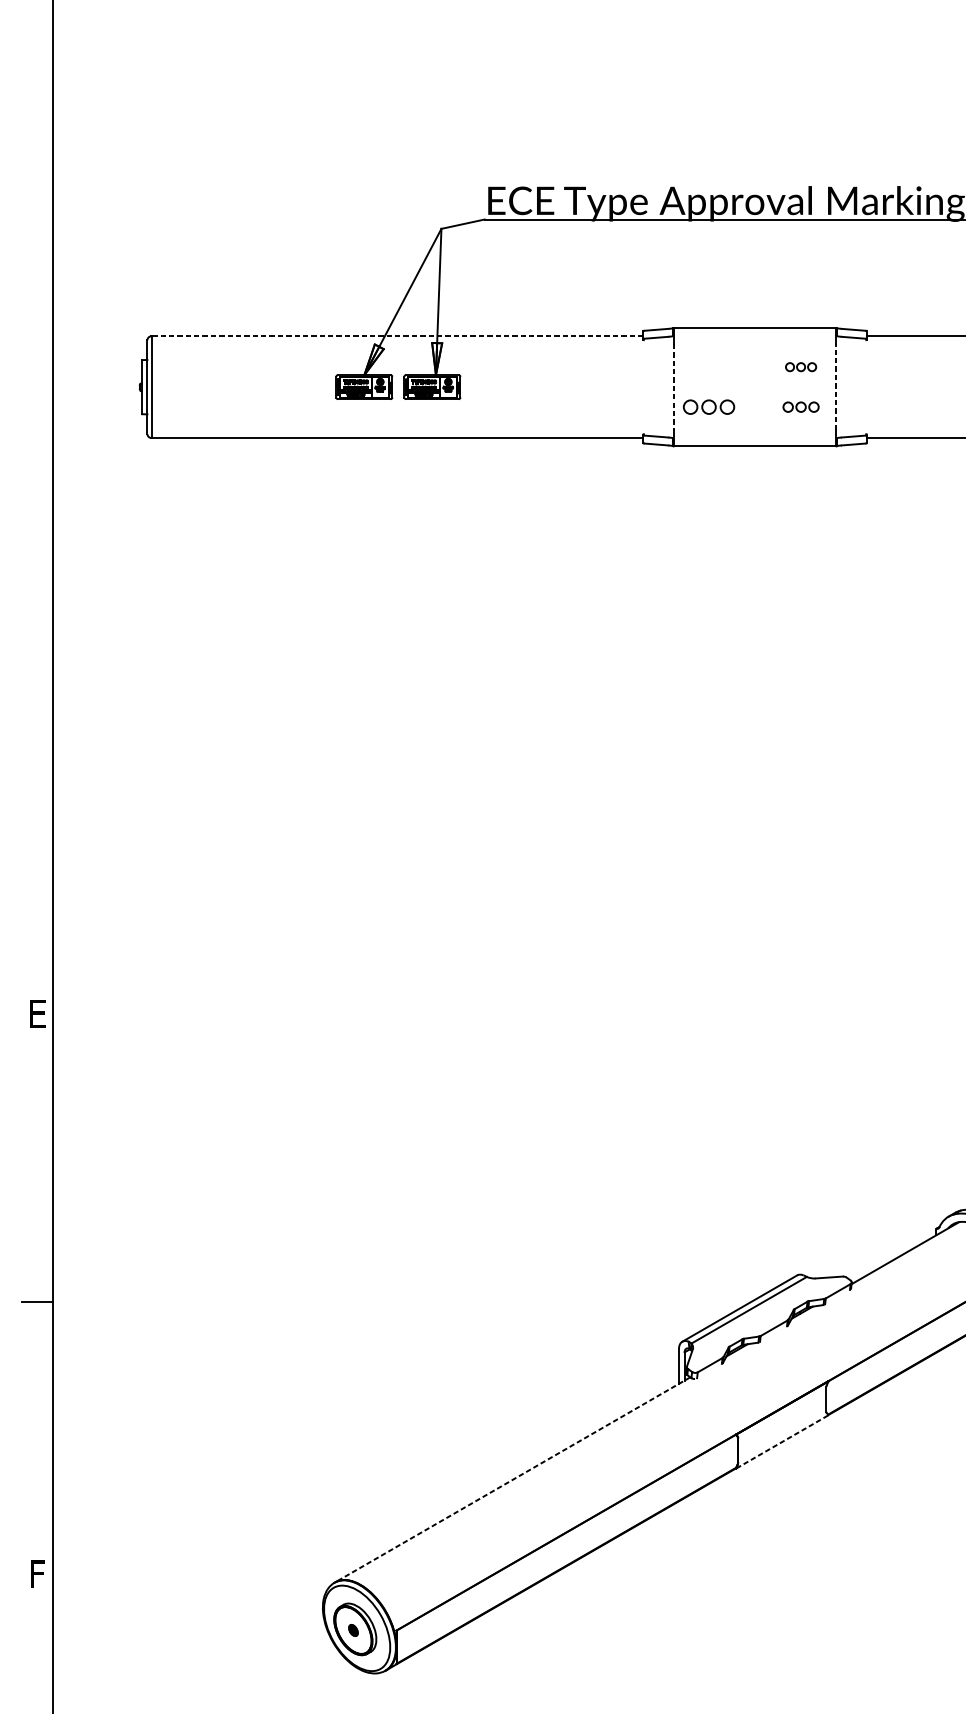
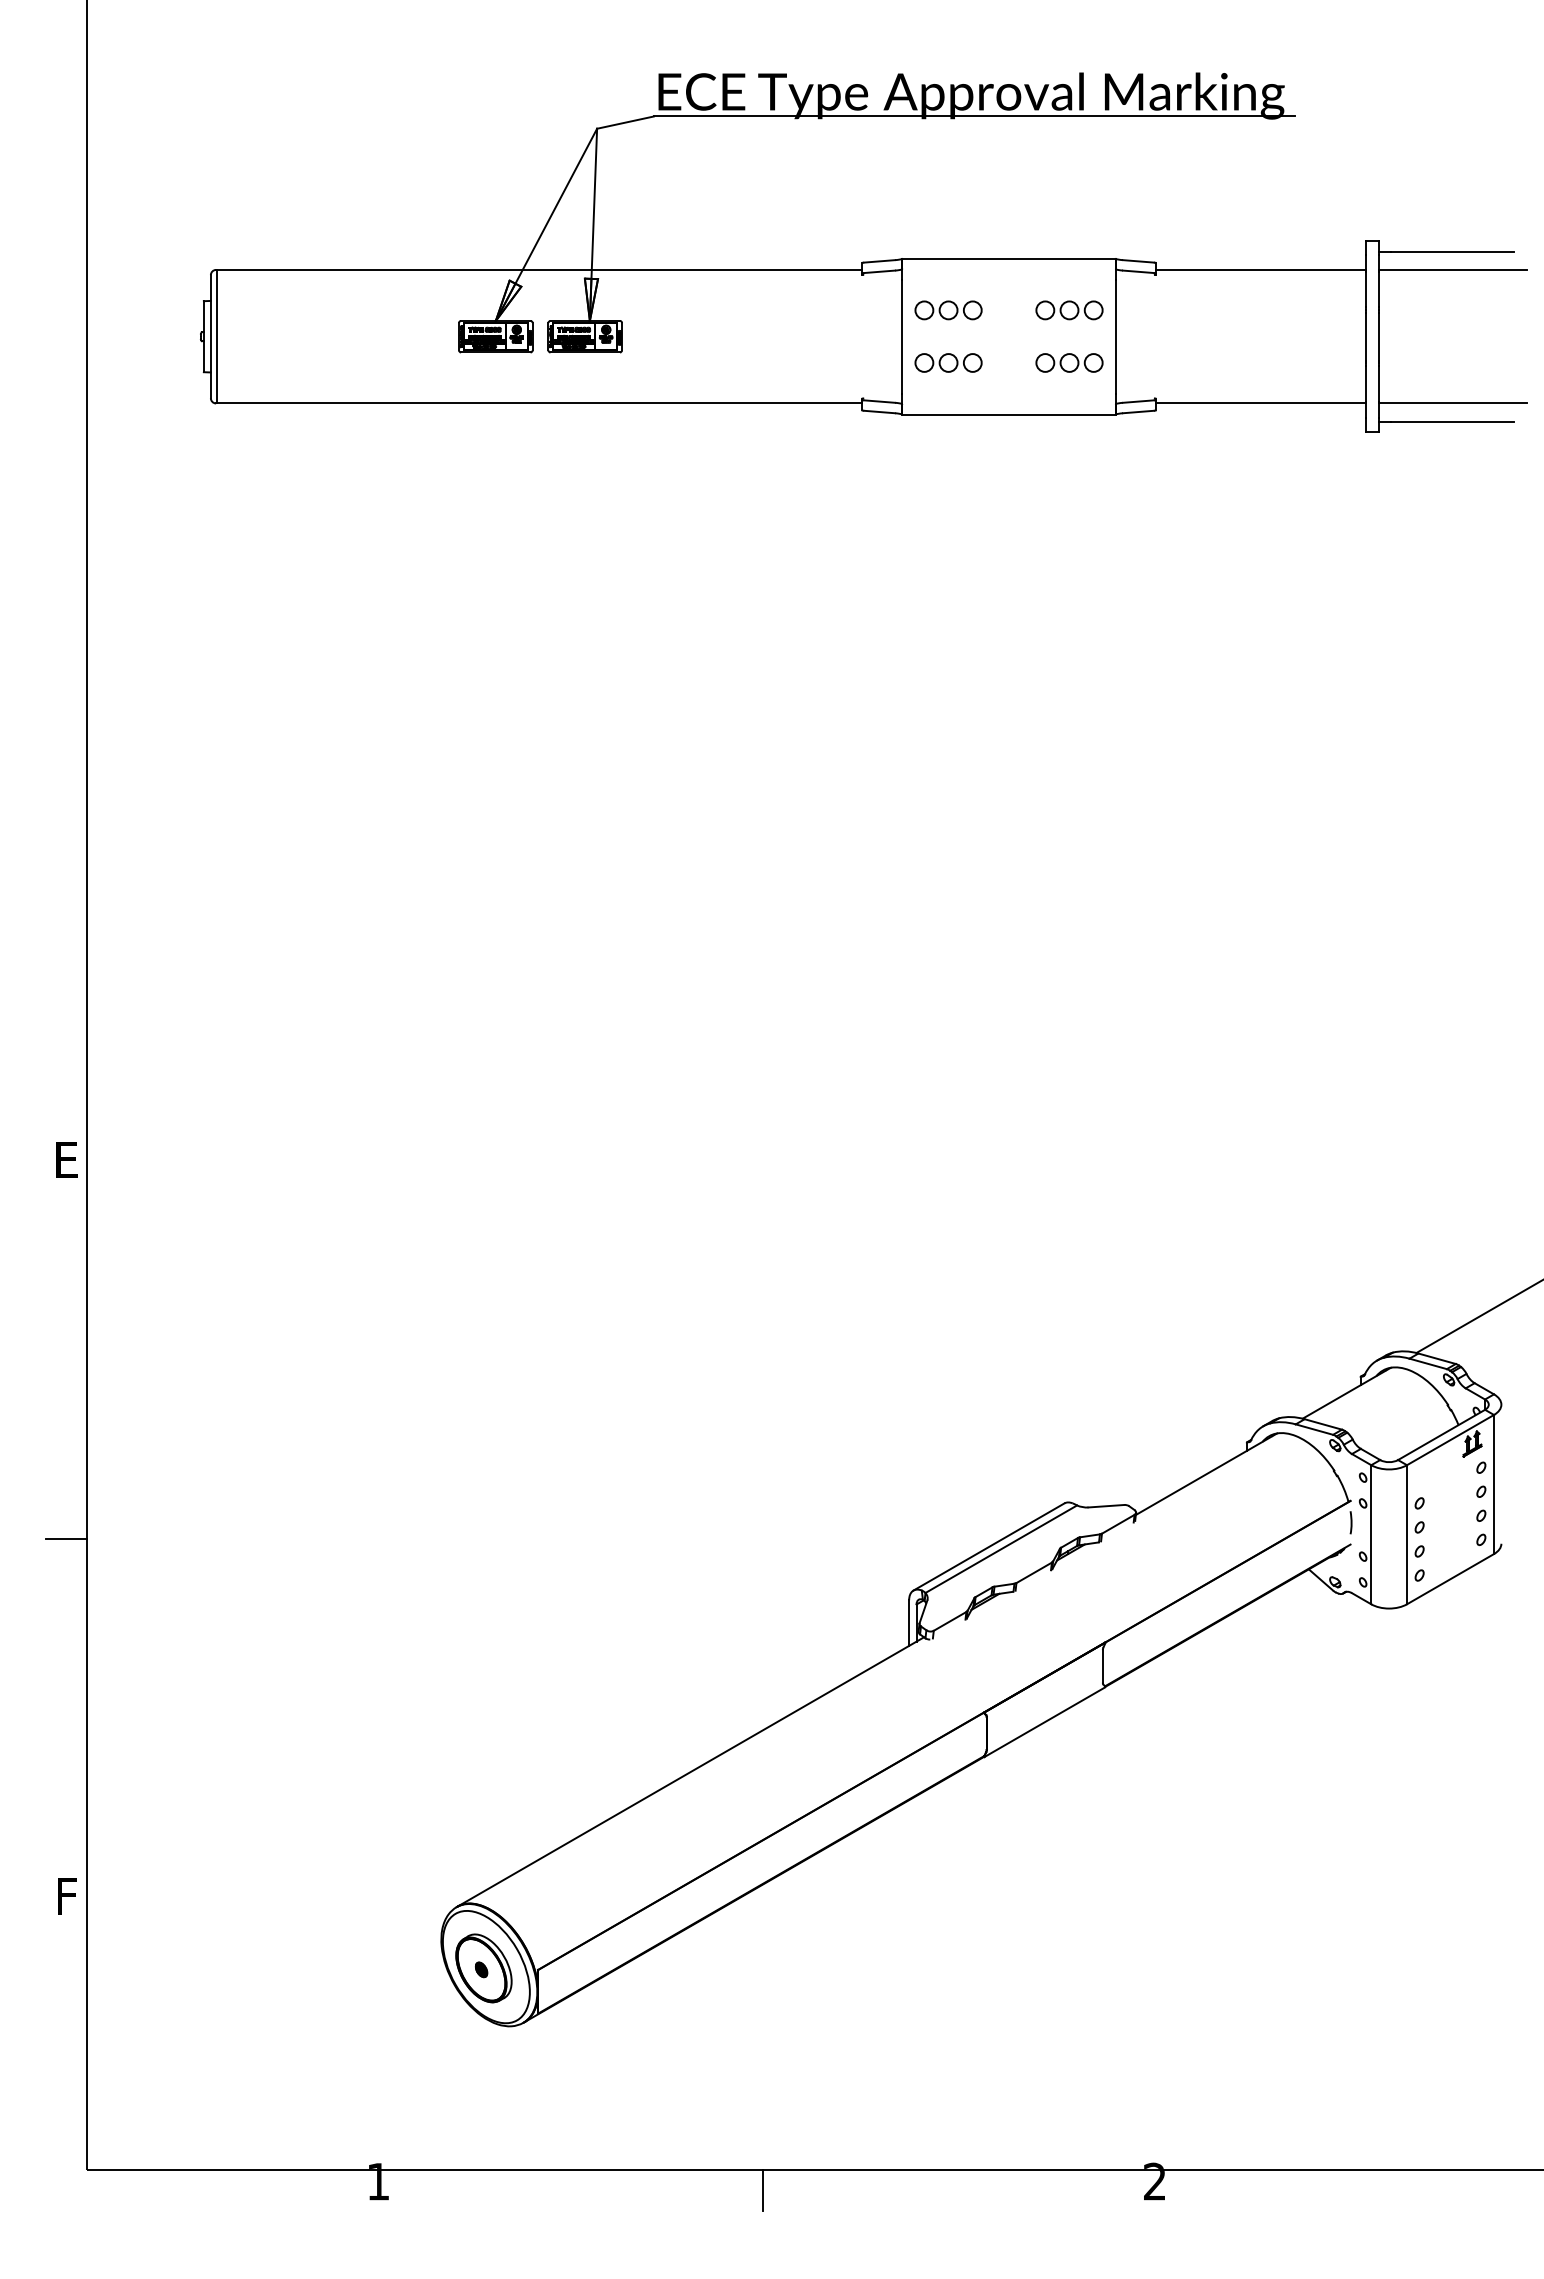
line: (398, 336) -> (540, 269), dashed -> solid
part: (708, 367) -> (948, 310), added
part: (801, 367) -> (1069, 310), size x1.67
line: (673, 387) -> (902, 336), dashed -> solid
line: (836, 387) -> (1115, 336), dashed -> solid
part: (801, 406) -> (1069, 362), size x1.43
line: (782, 1442) -> (1044, 1722), dashed -> solid
line: (512, 1480) -> (690, 1772), dashed -> solid

